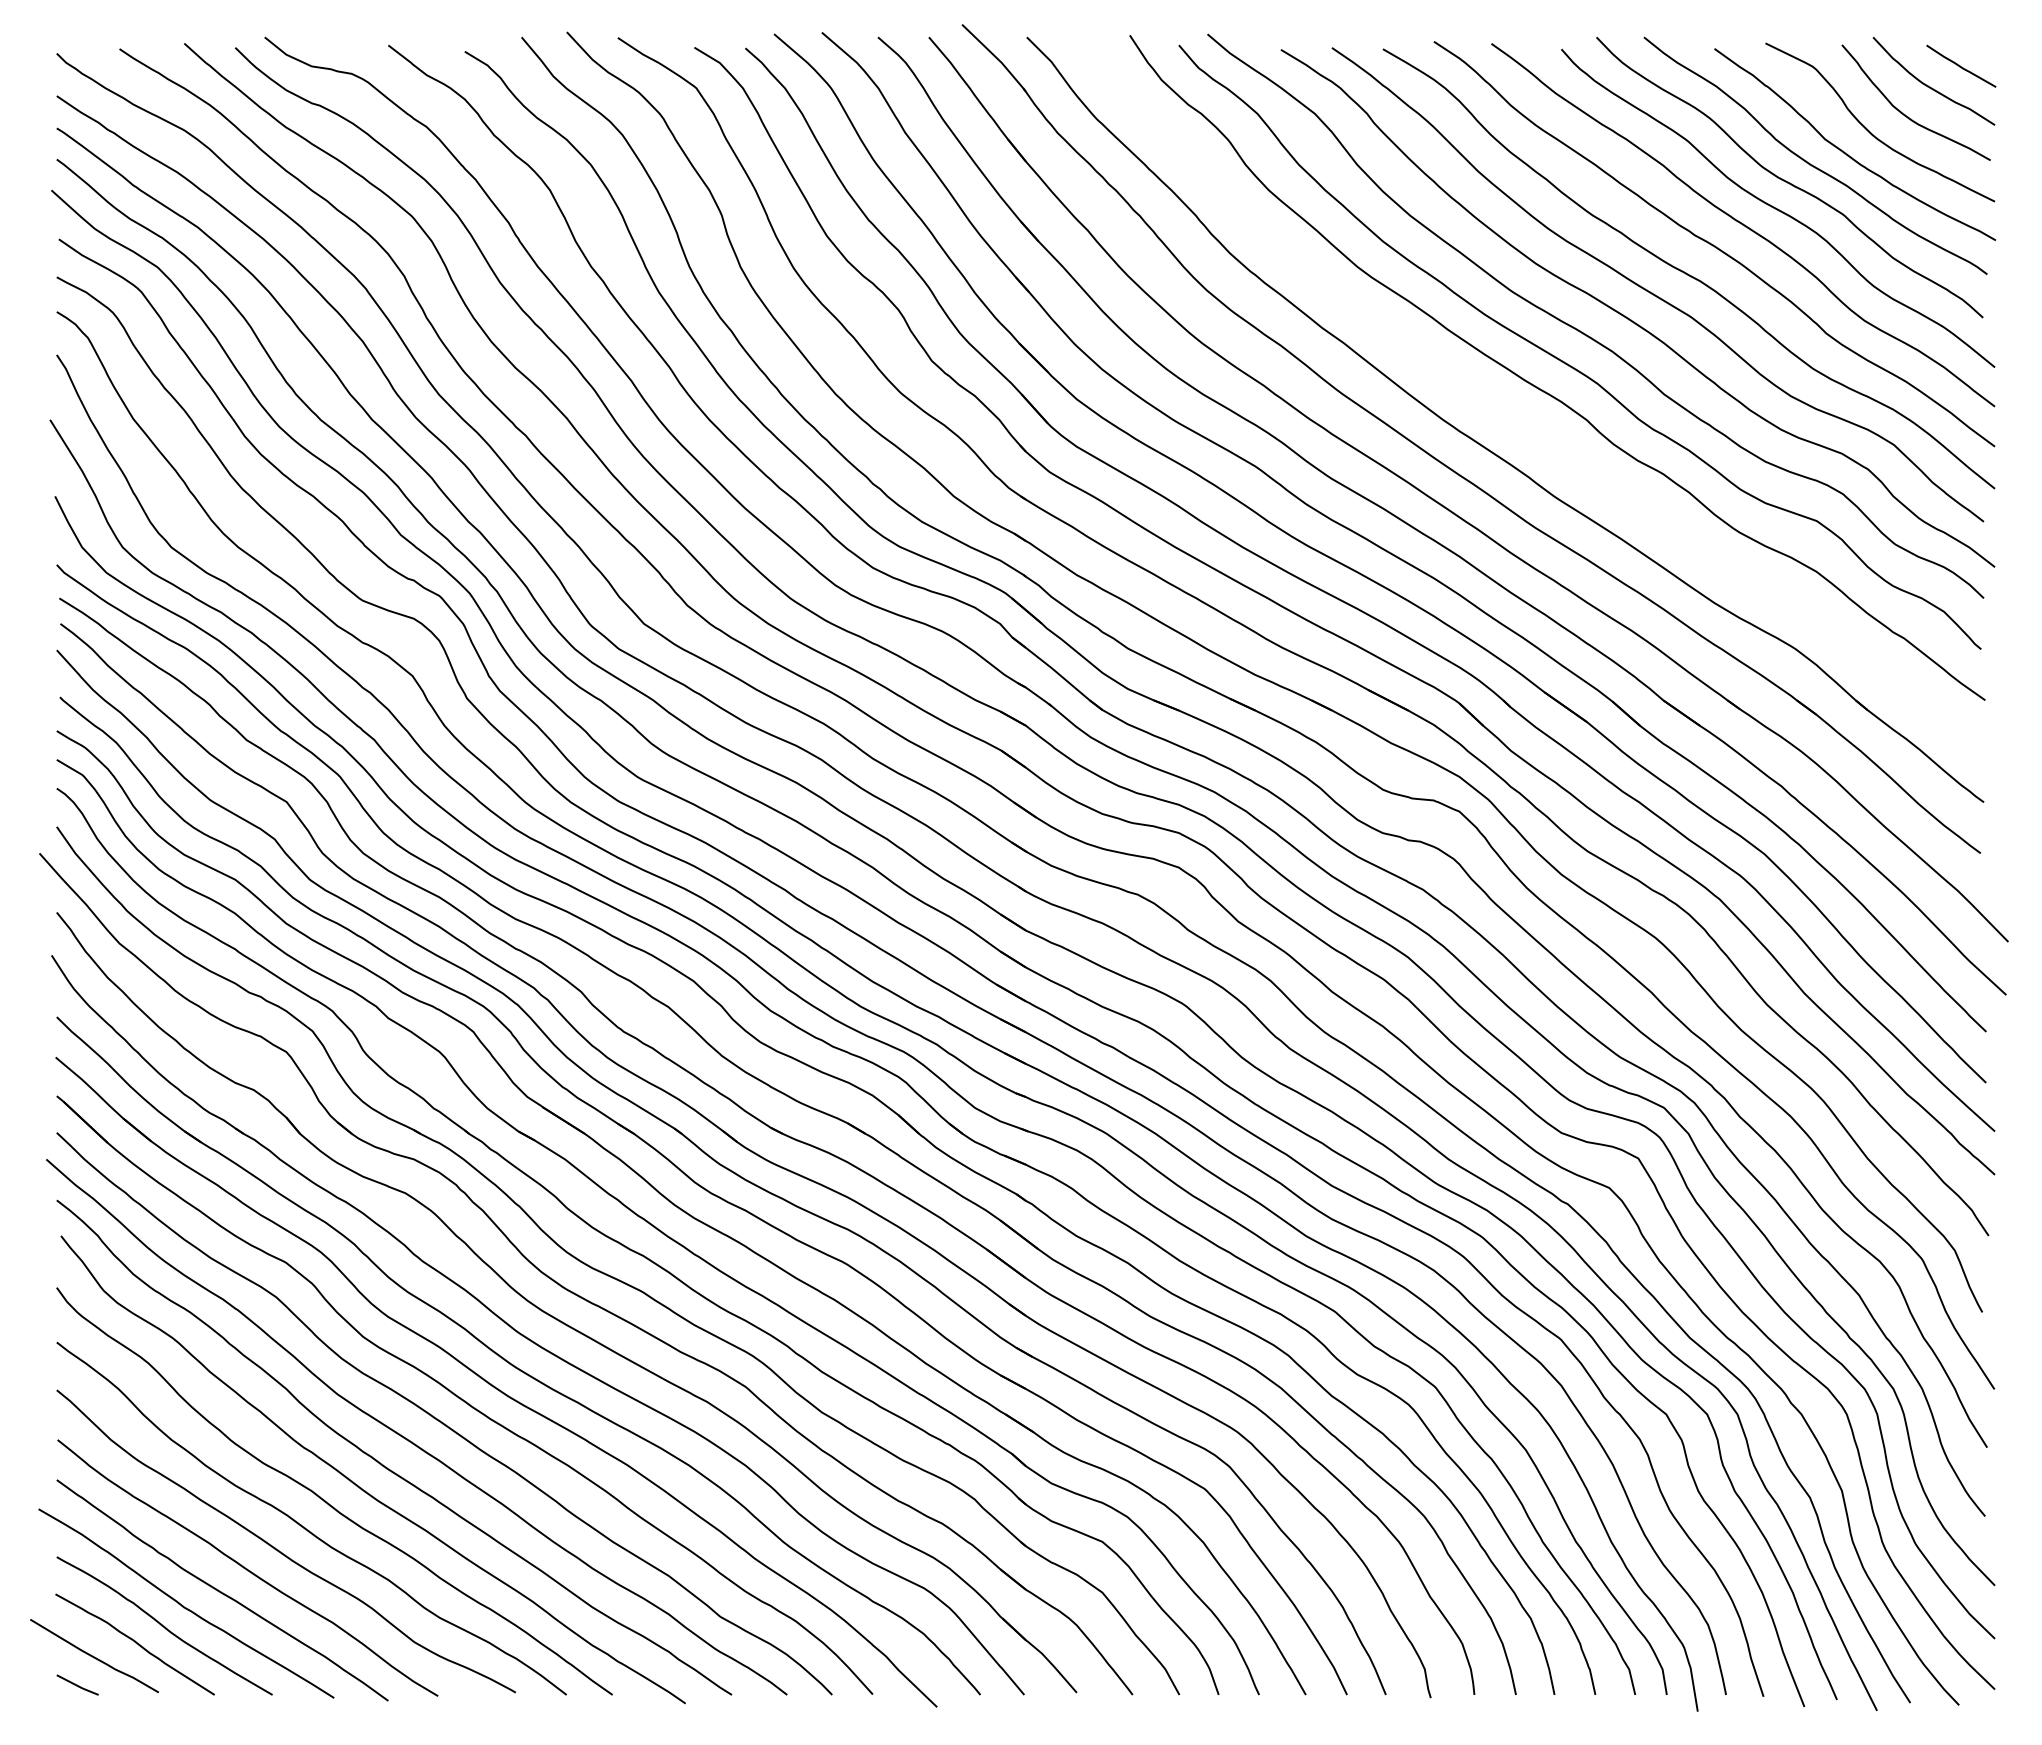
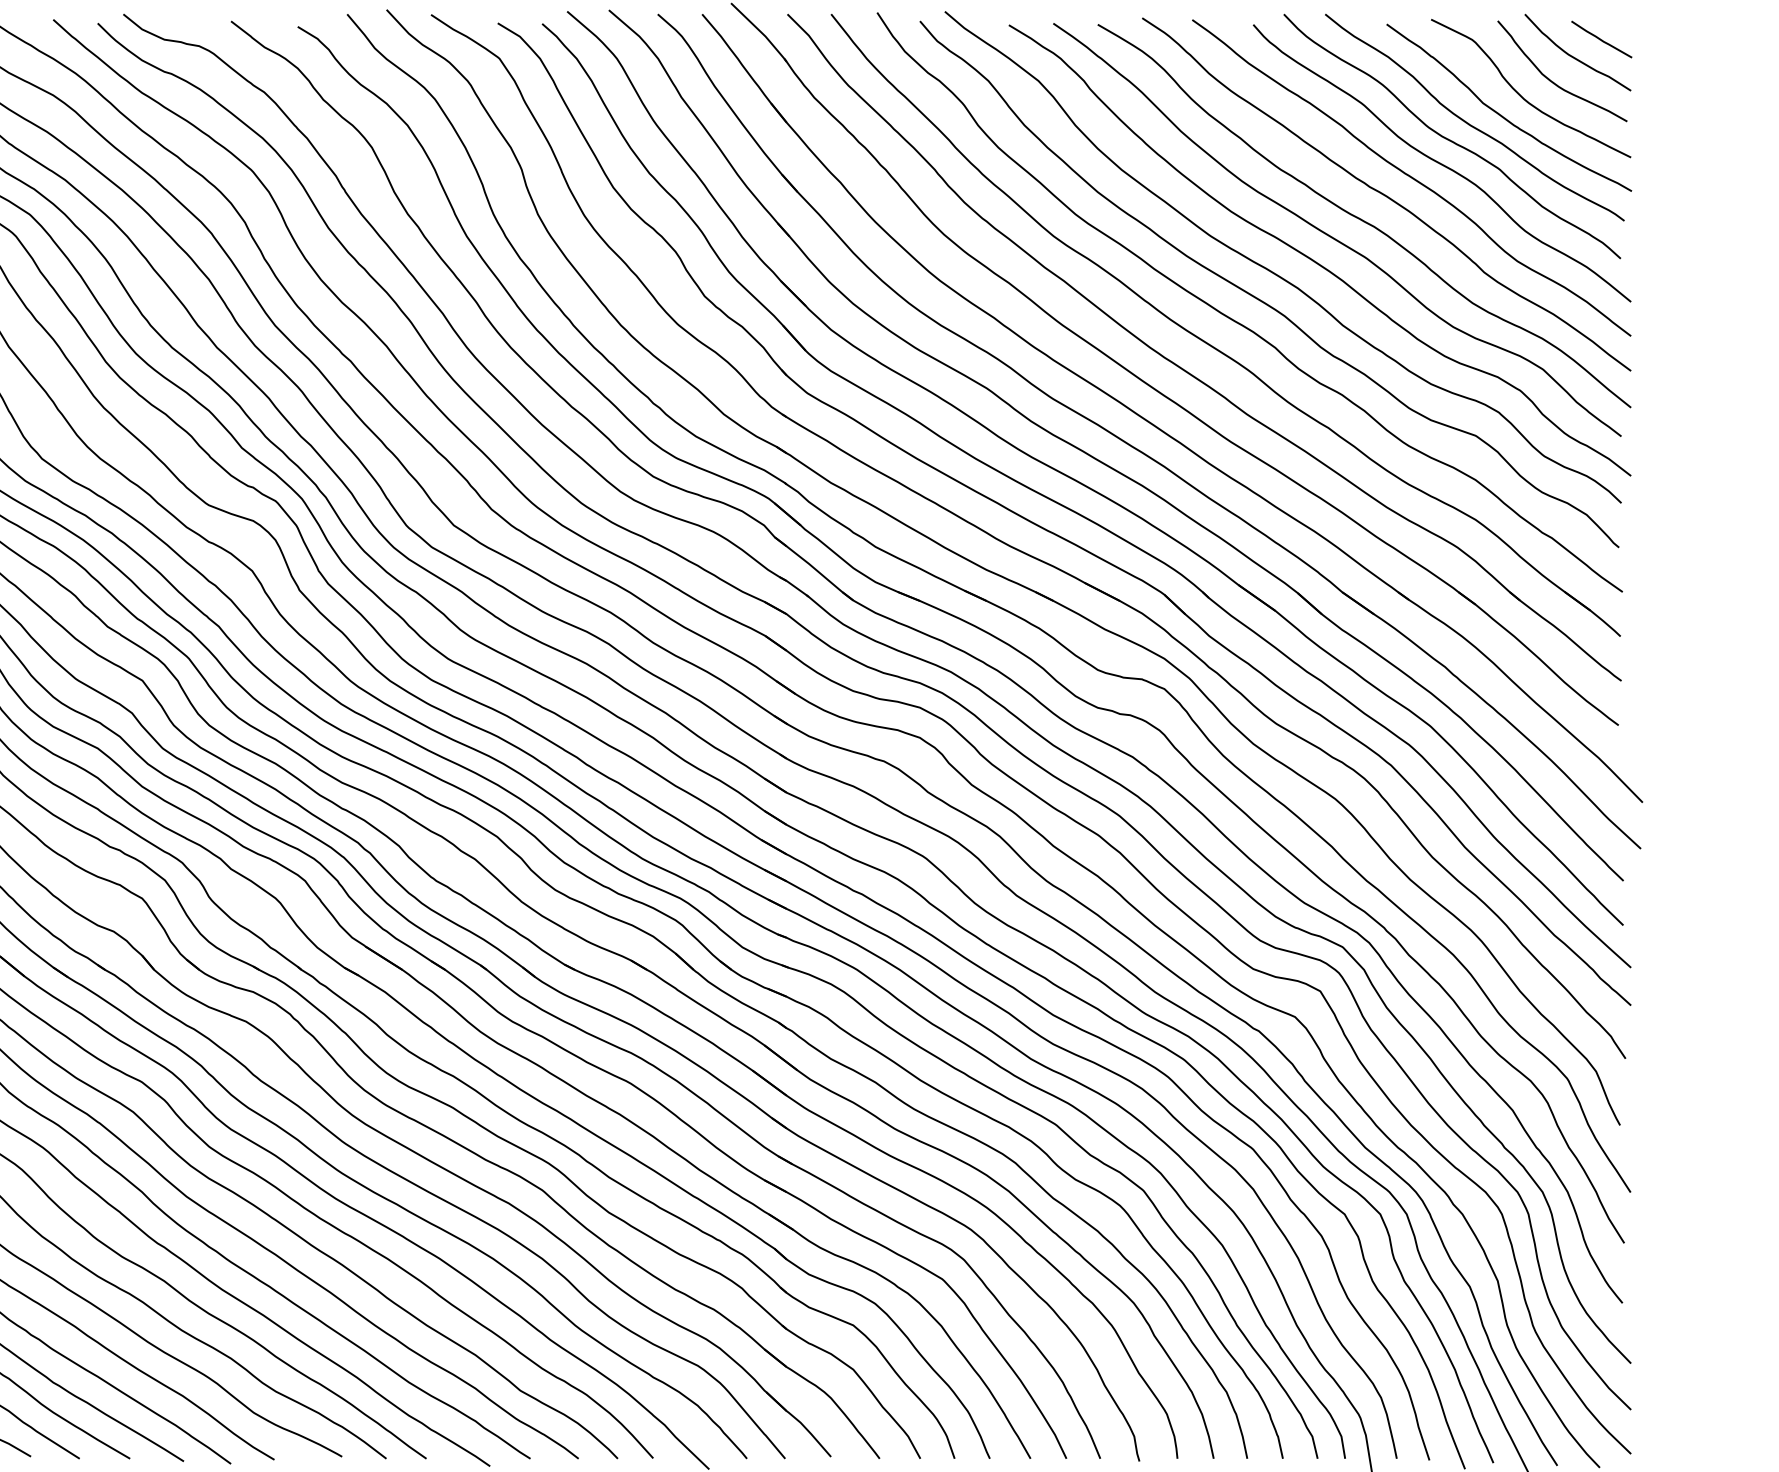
part: (1514, 417) -> (1212, 345), added

